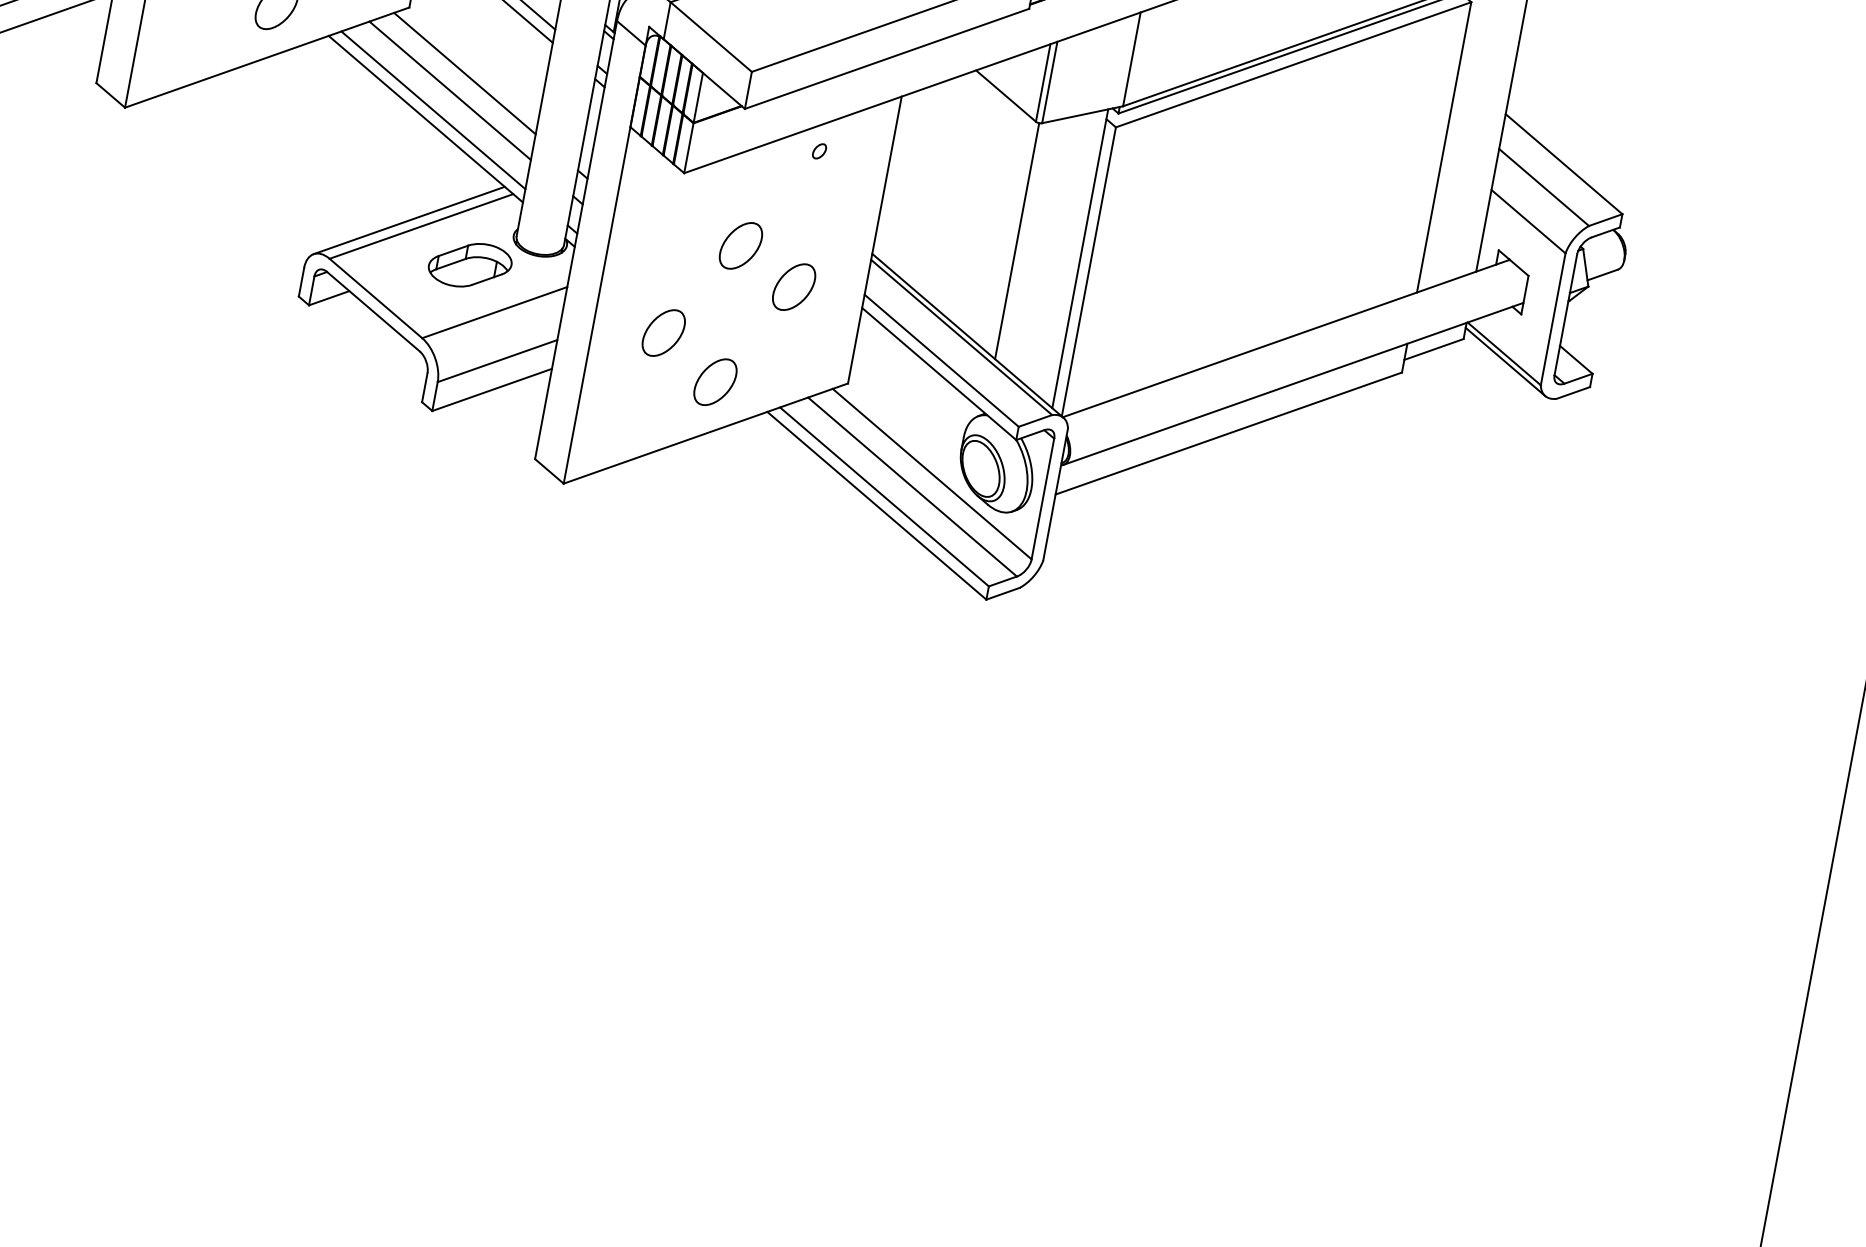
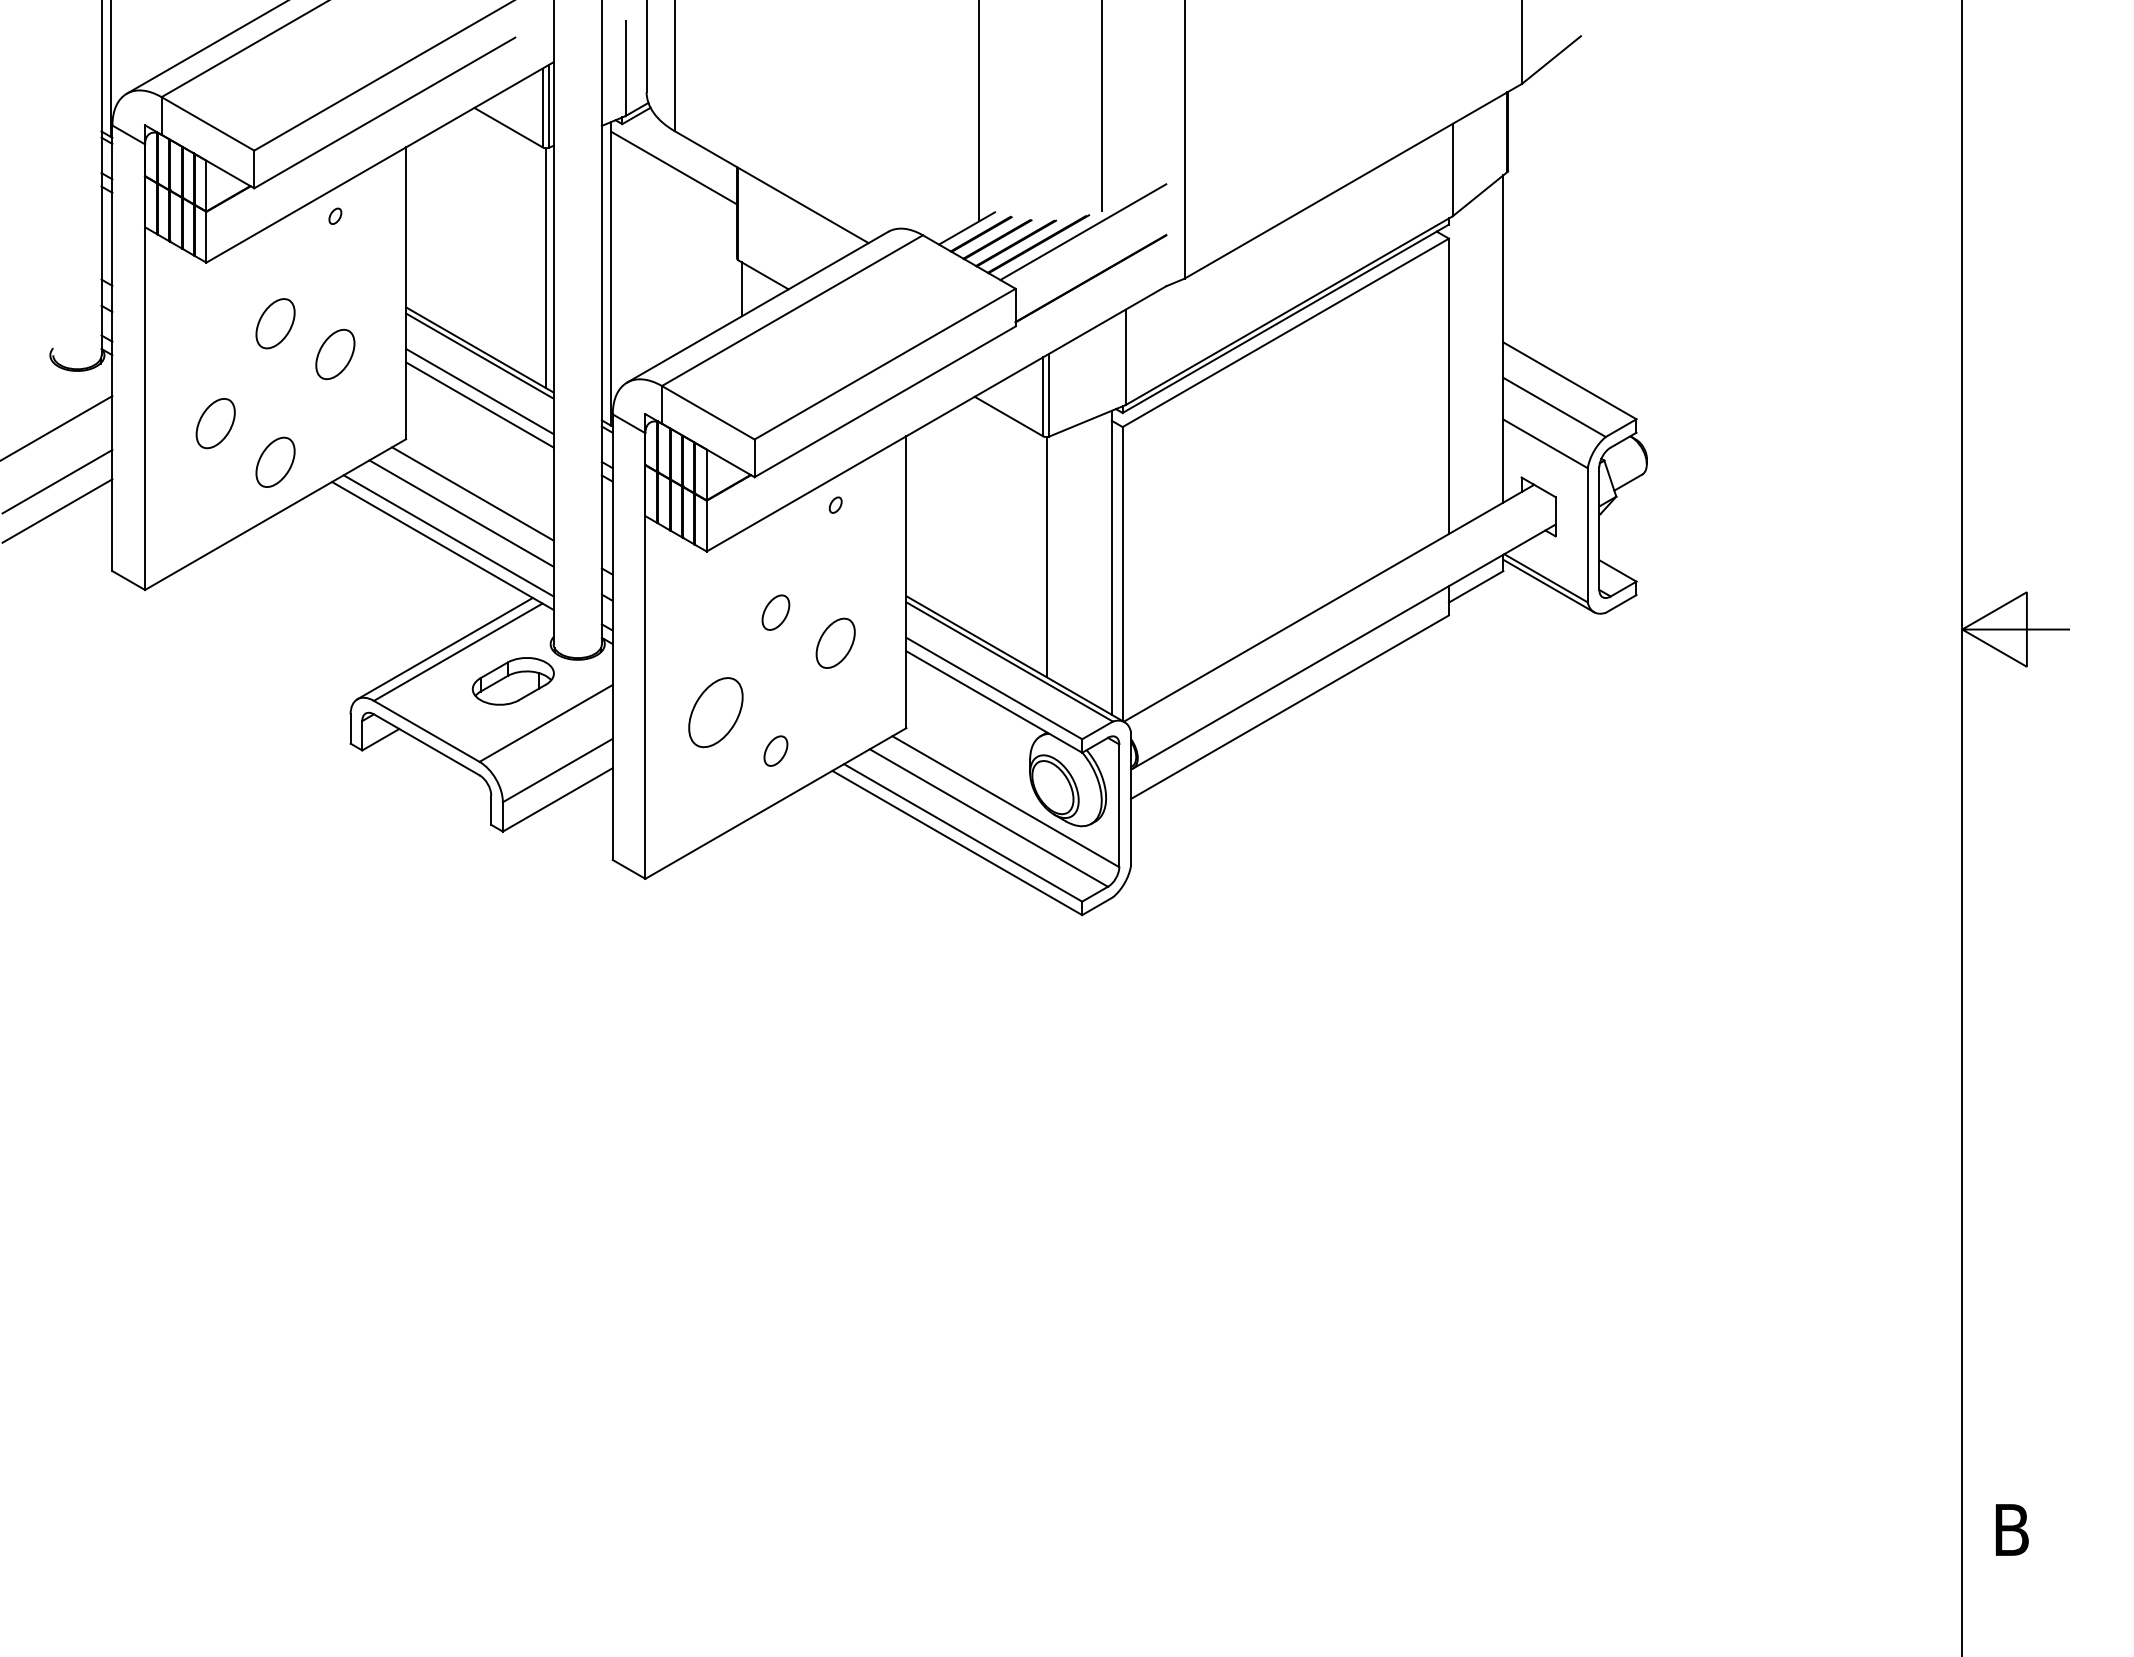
part: (740, 245) -> (775, 612), size x0.7
part: (664, 332) -> (716, 711), size x1.4
part: (715, 381) -> (775, 750), size x0.6

